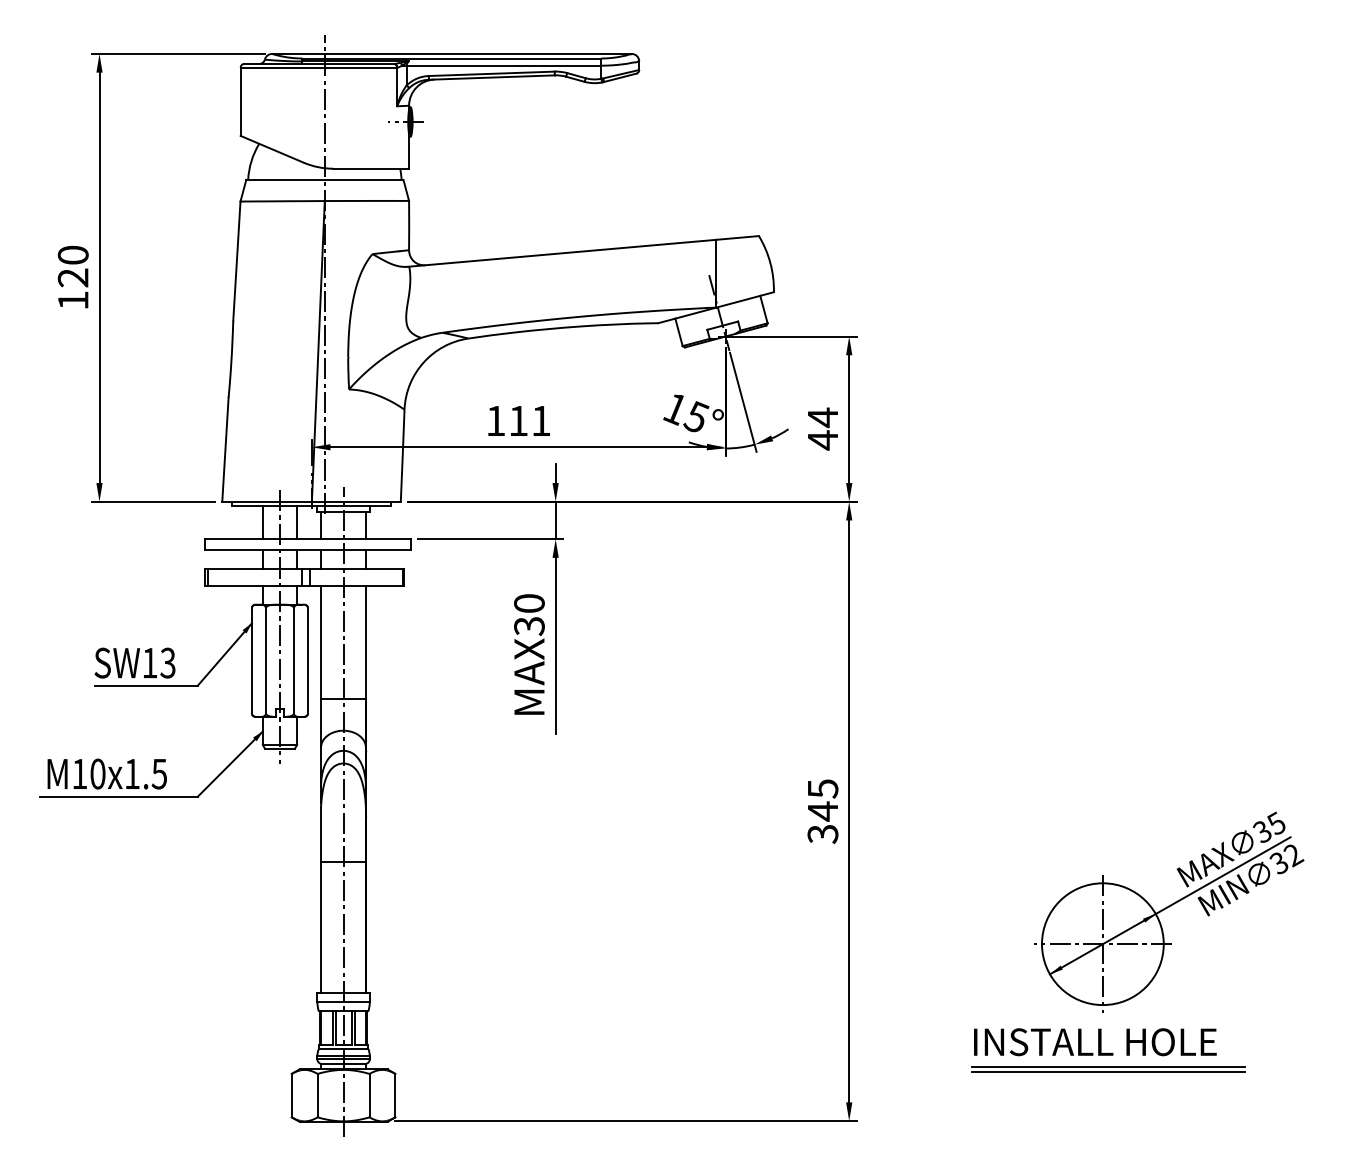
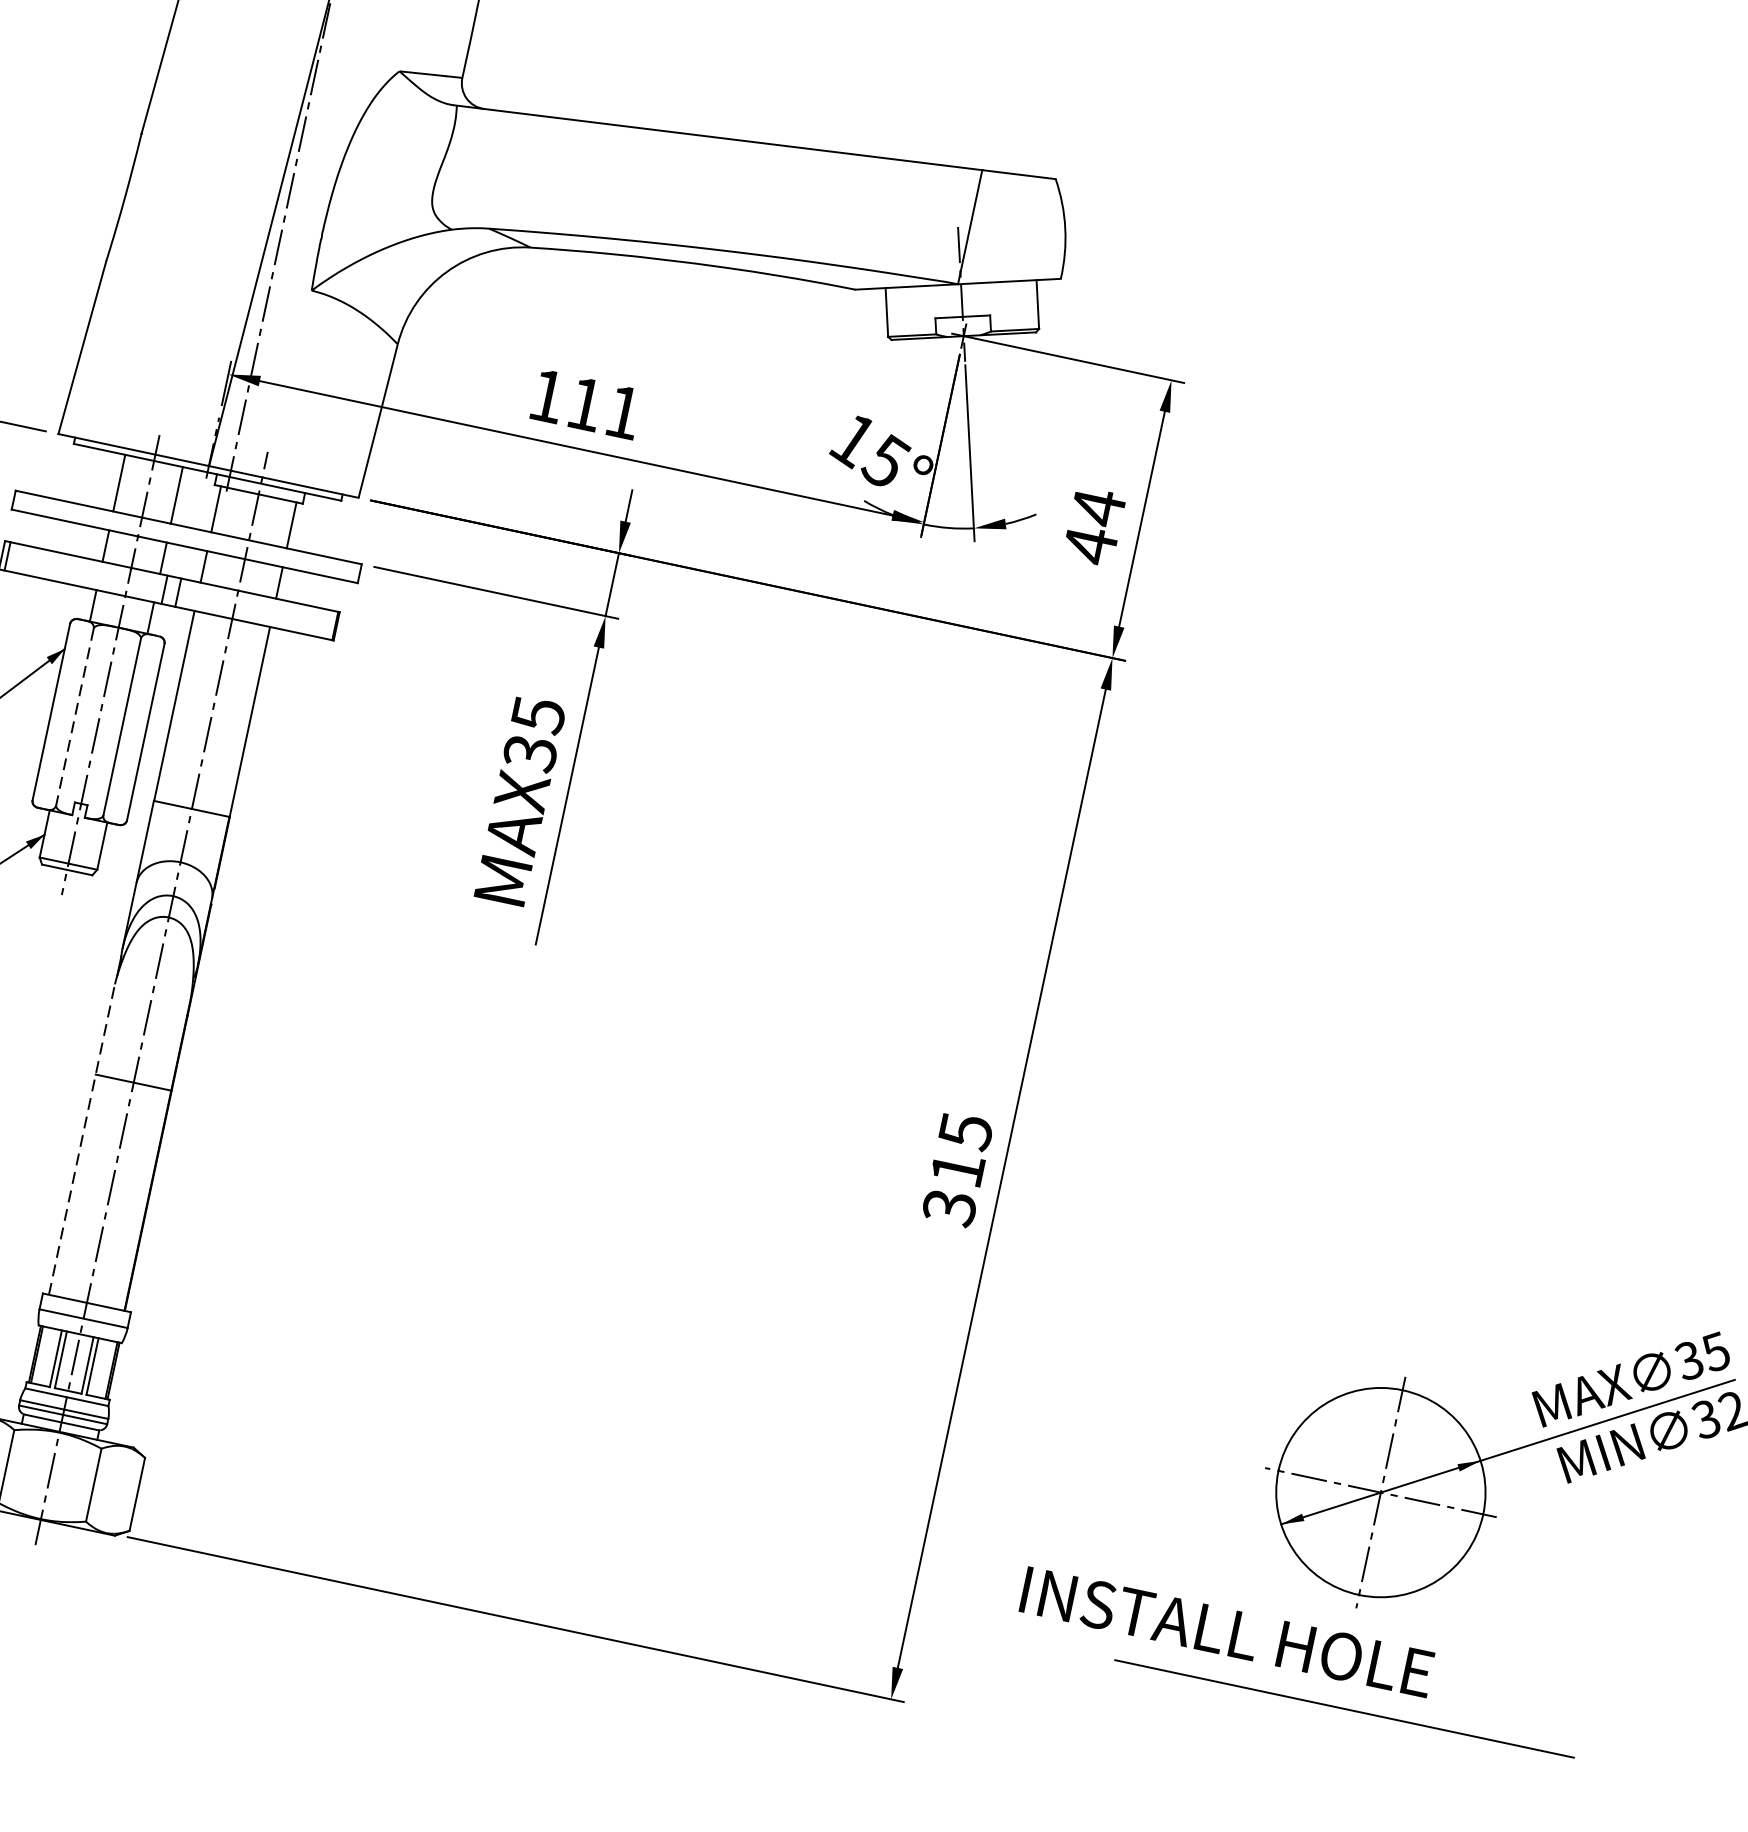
text: (529, 603) -> (538, 714), MAX30 -> MAX35
line: (265, 661) -> (74, 718), solid -> dashed
text: (822, 811) -> (956, 1169), 345 -> 315
line: (321, 899) -> (83, 1138), solid -> dashed
text: (1095, 1042) -> (1227, 1632), moved
line: (1107, 1066) -> (1344, 1699), removed

